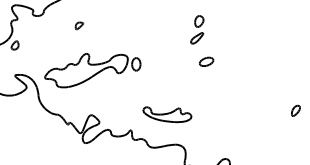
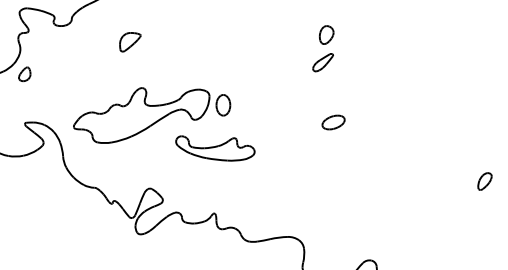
part: (79, 25) -> (130, 41), size x1.67
part: (206, 61) -> (333, 121), moved
part: (167, 114) -> (215, 148), moved

